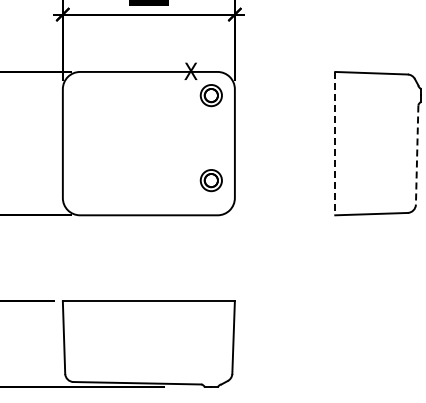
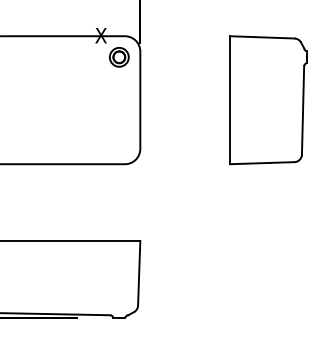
line: (335, 143) -> (230, 100), dashed -> solid
line: (417, 155) -> (303, 110), dashed -> solid
part: (210, 180) -> (118, 133), removed

